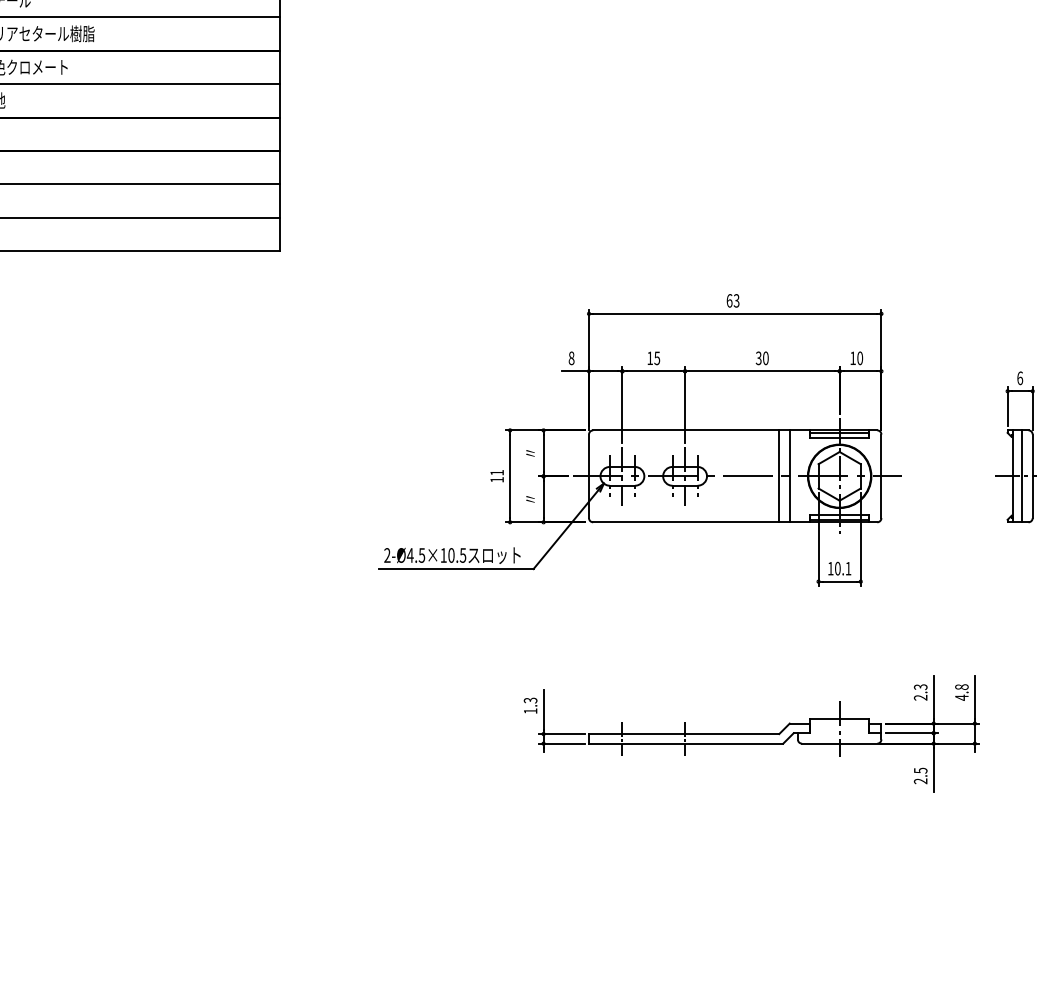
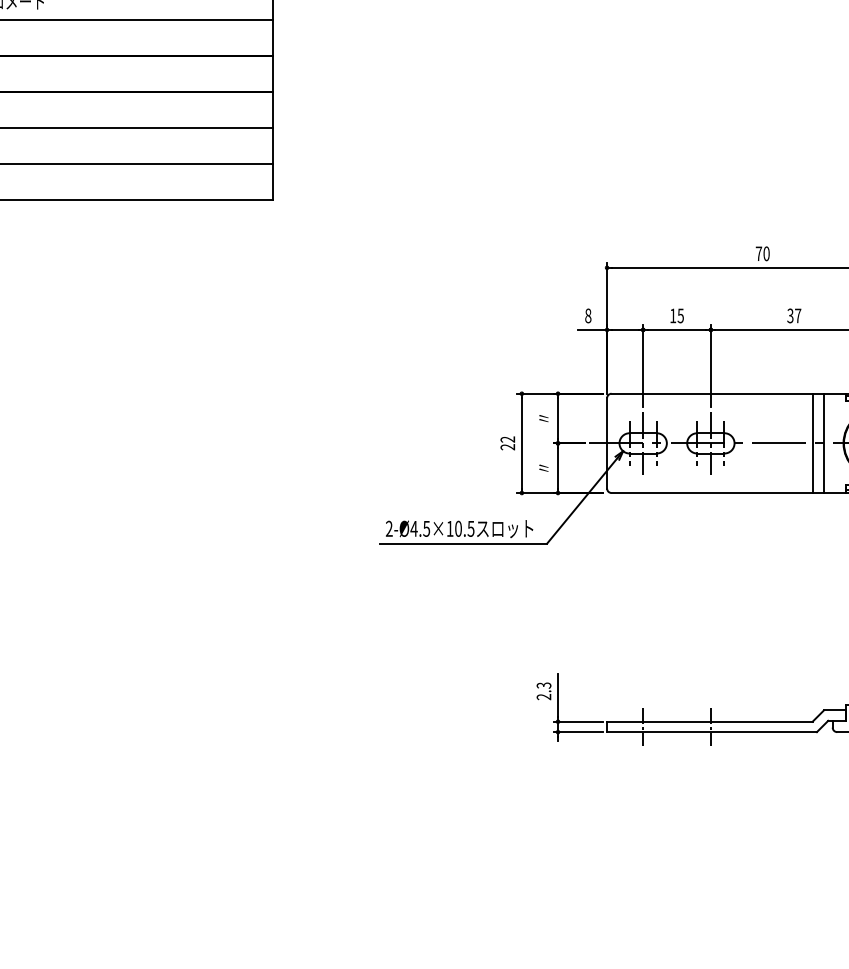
text: (732, 300) -> (762, 253), 63 -> 70
text: (765, 358) -> (797, 316), 30 -> 37
text: (496, 476) -> (507, 443), 11 -> 22
text: (530, 711) -> (543, 697), 1.3 -> 2.3

